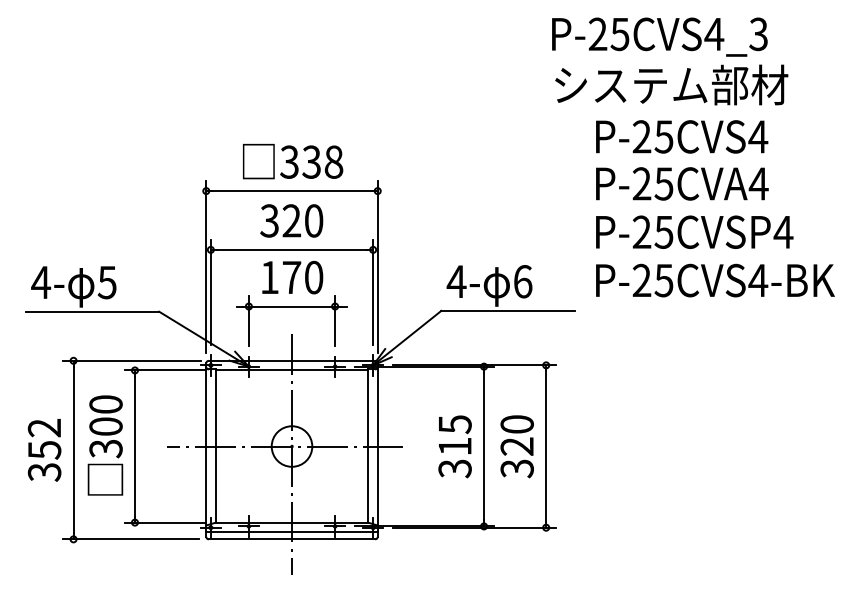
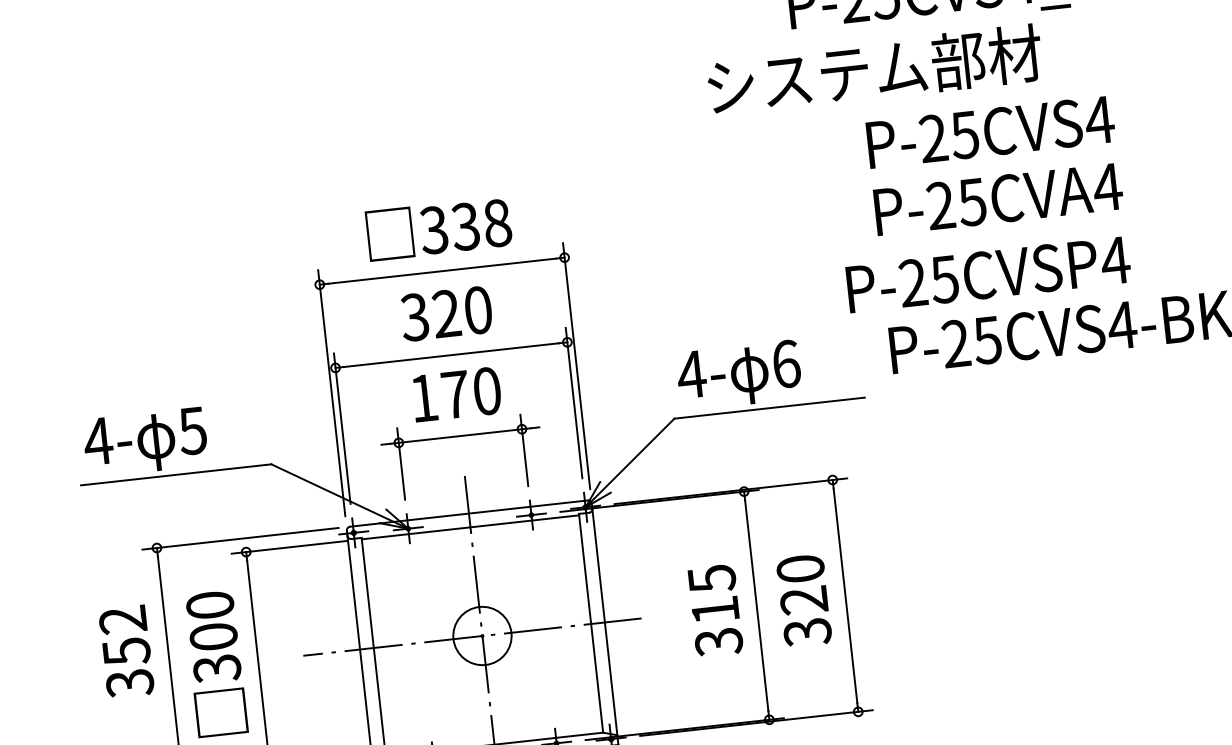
text: (671, 84) -> (874, 69), moved
text: (694, 231) -> (988, 273), moved
text: (44, 450) -> (126, 652), moved

